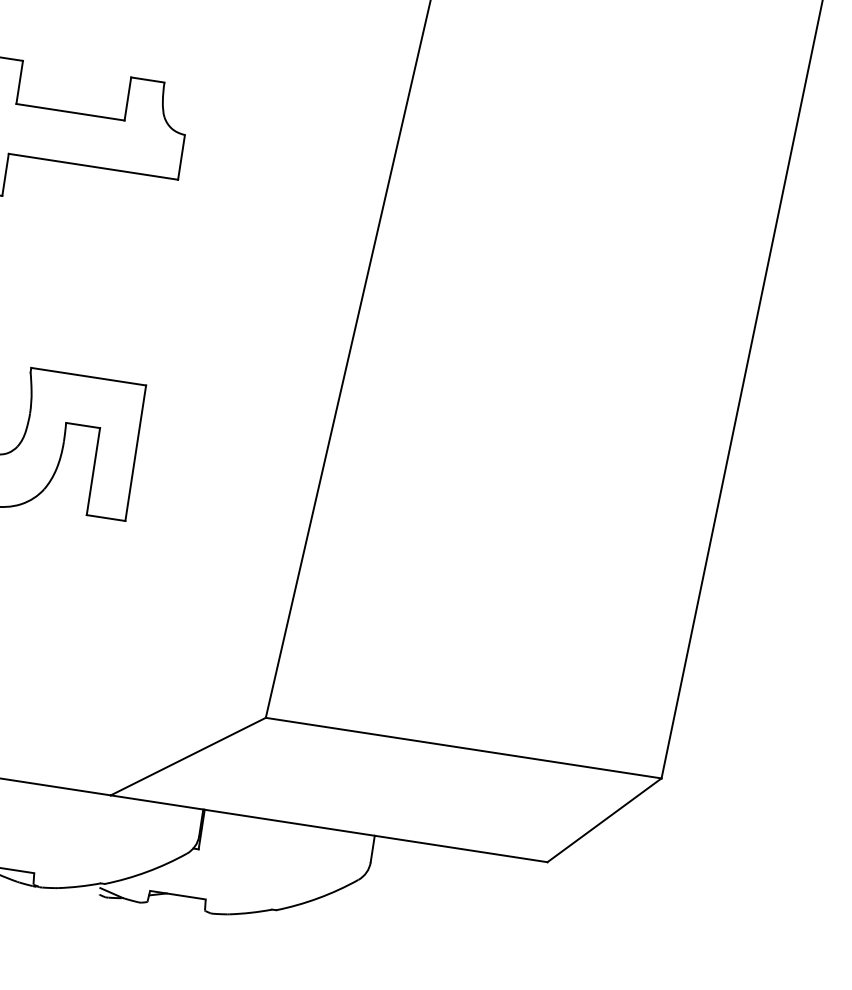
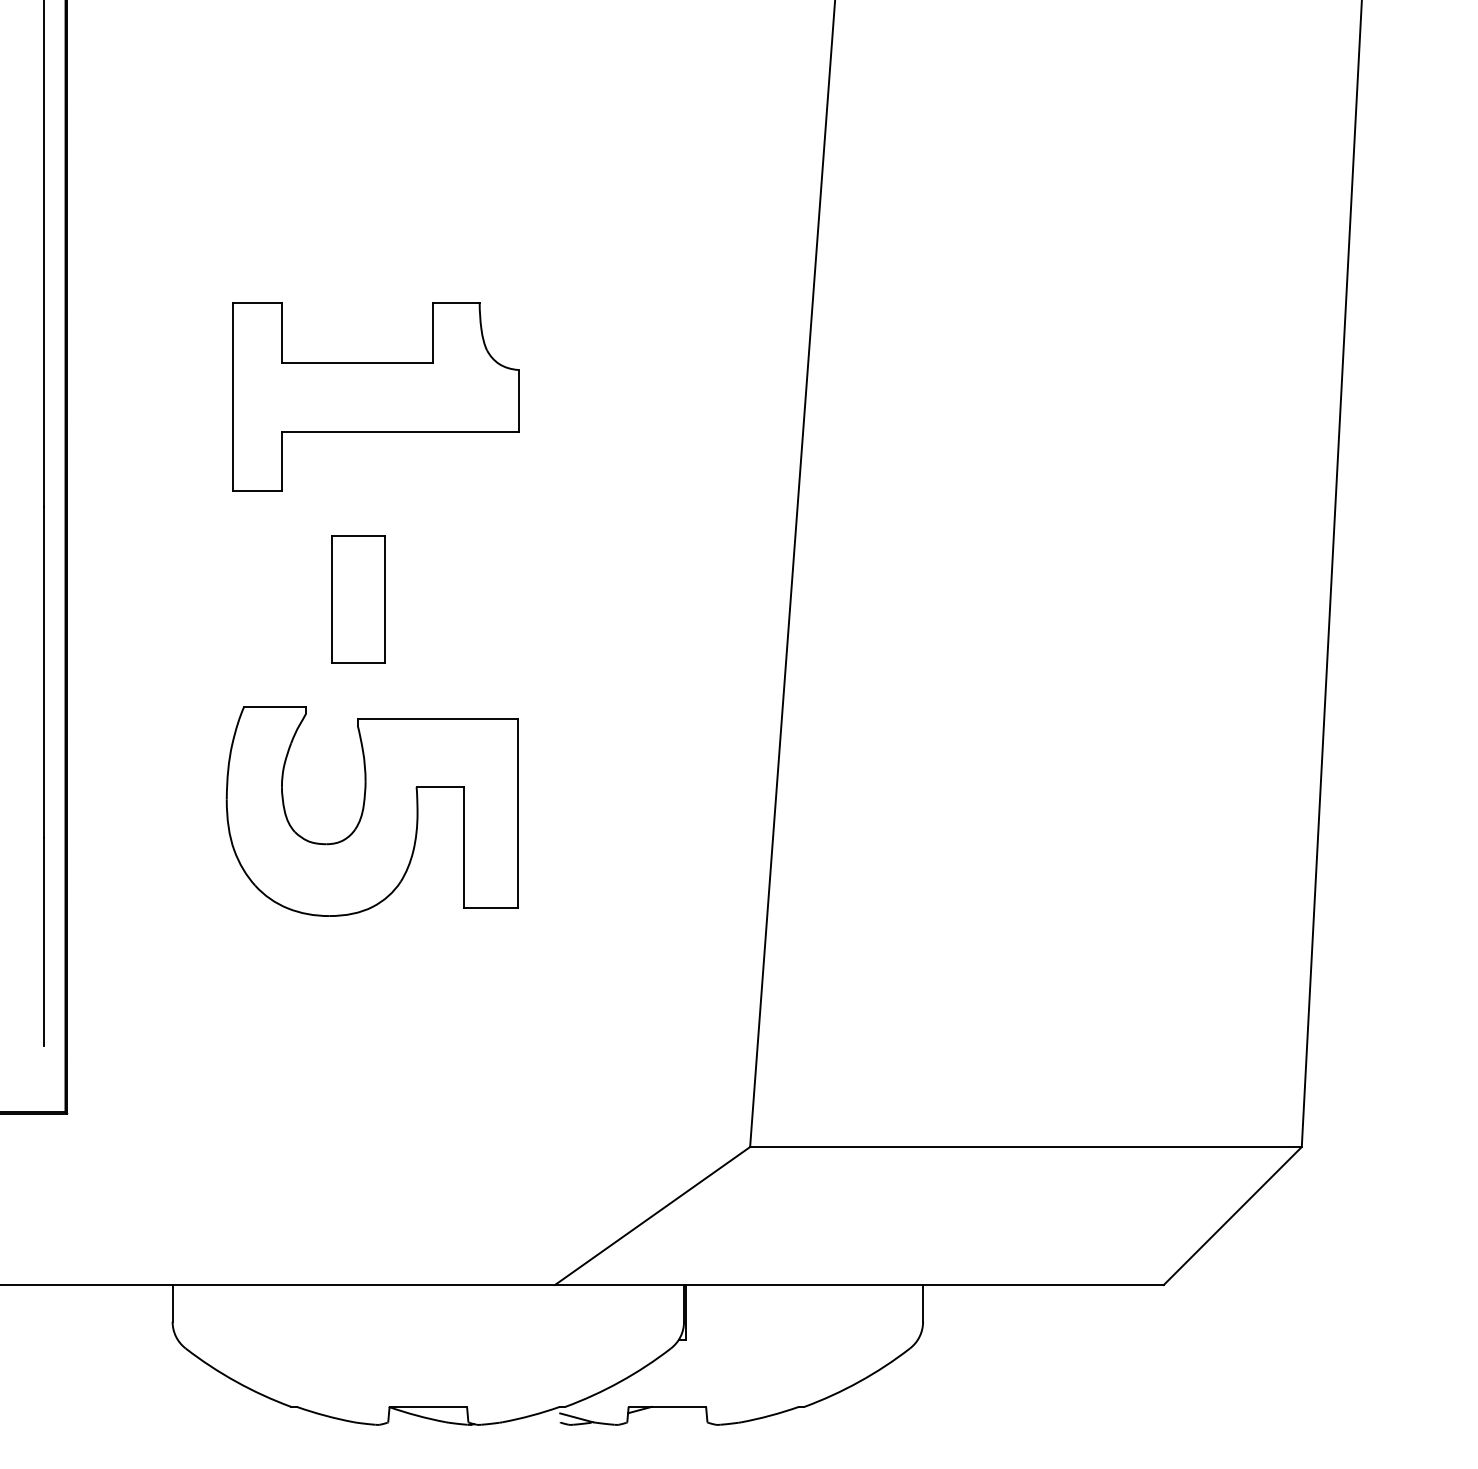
part: (44, 282) -> (358, 599), added

